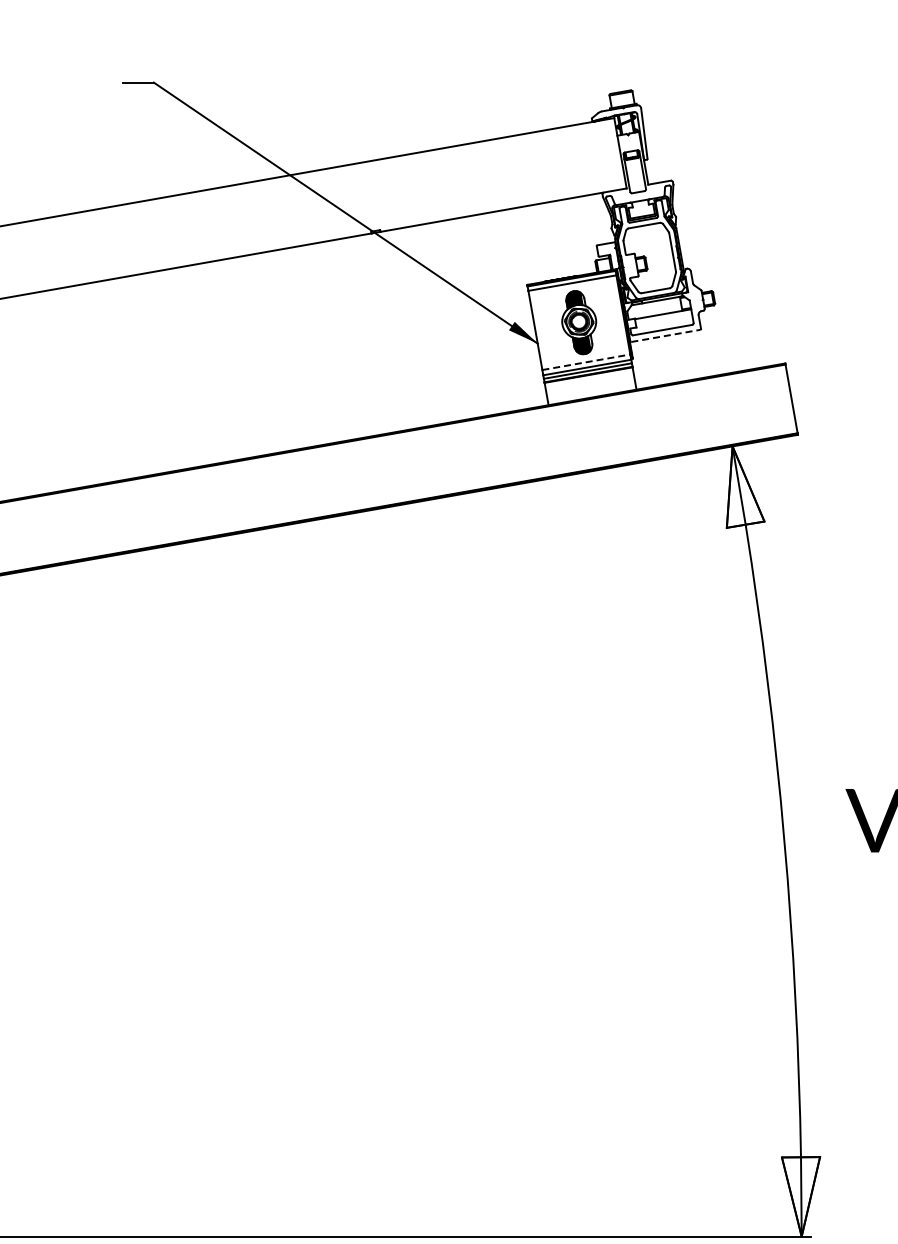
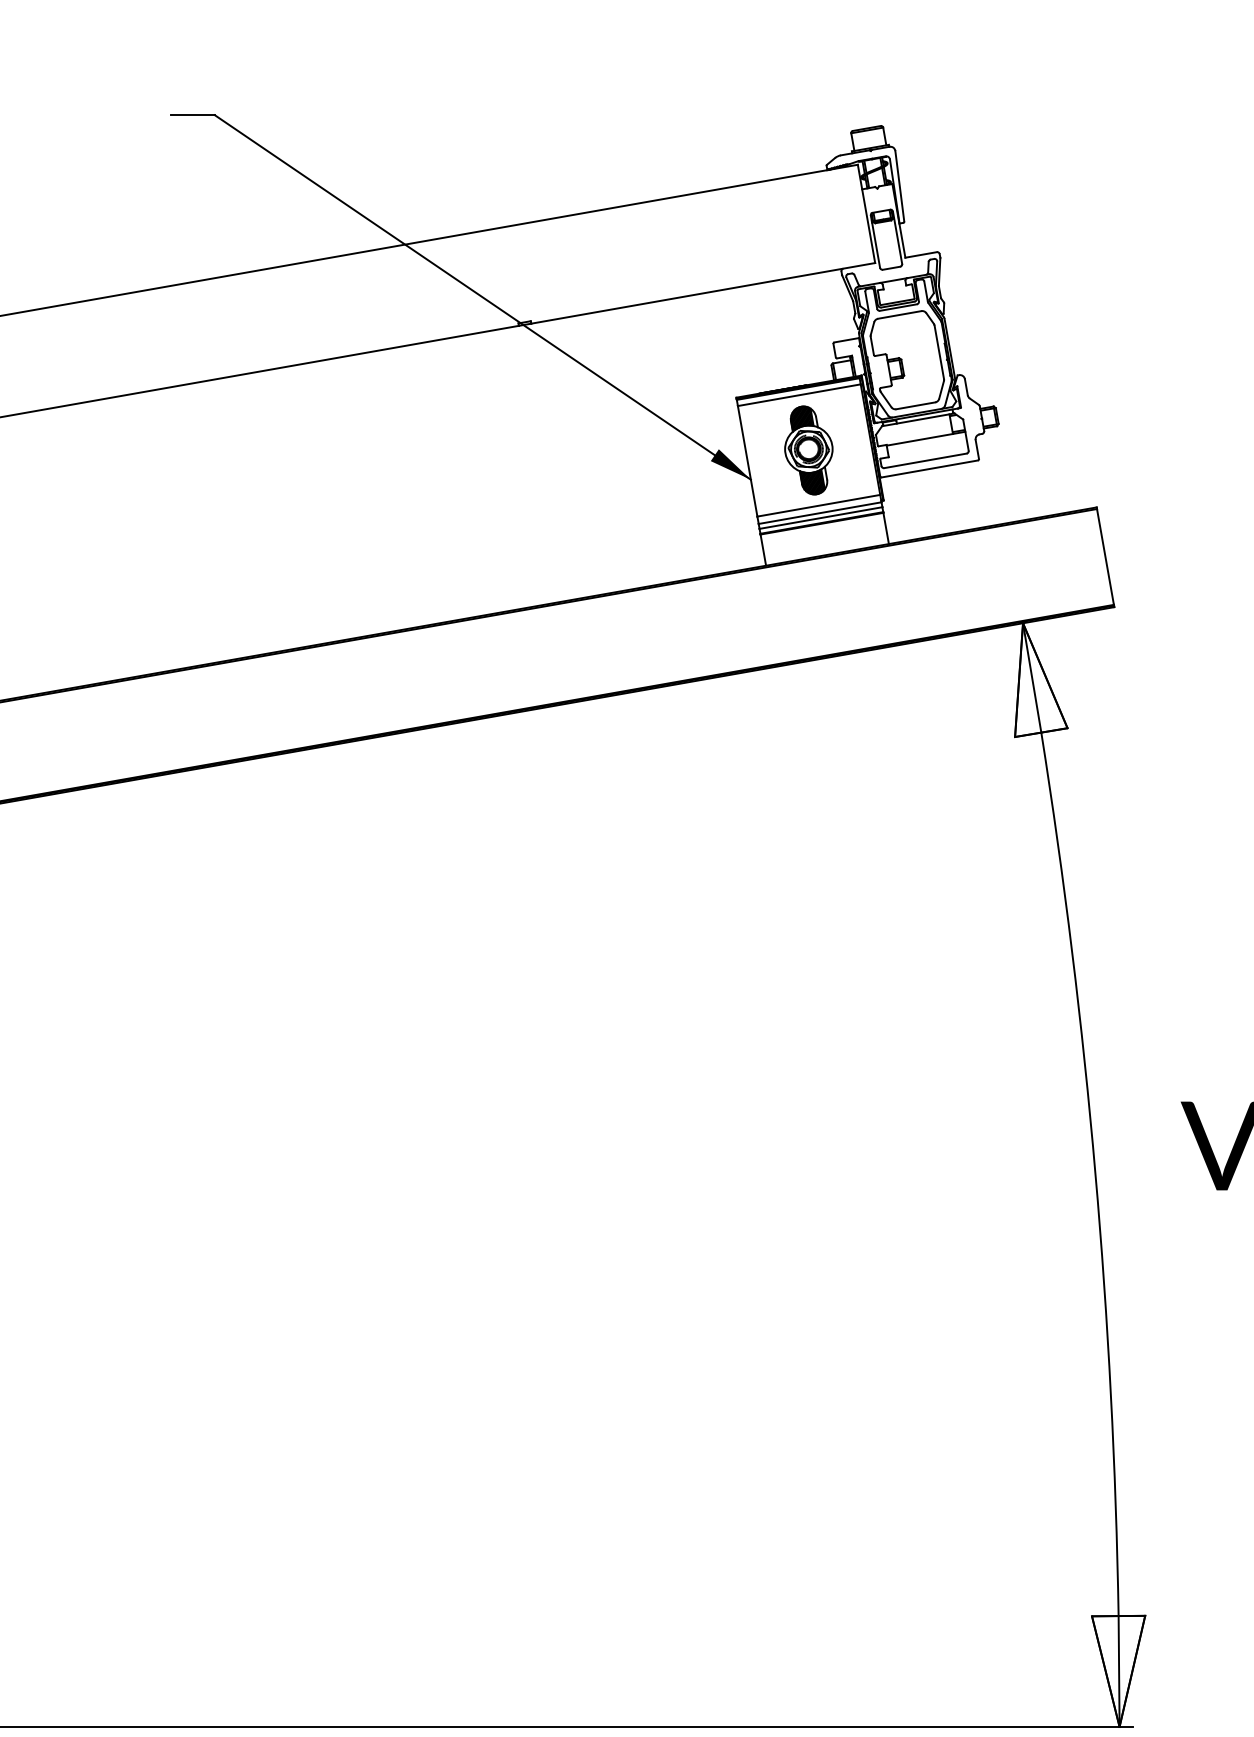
line: (666, 335) -> (930, 468), dashed -> solid
line: (586, 362) -> (819, 506), dashed -> solid

